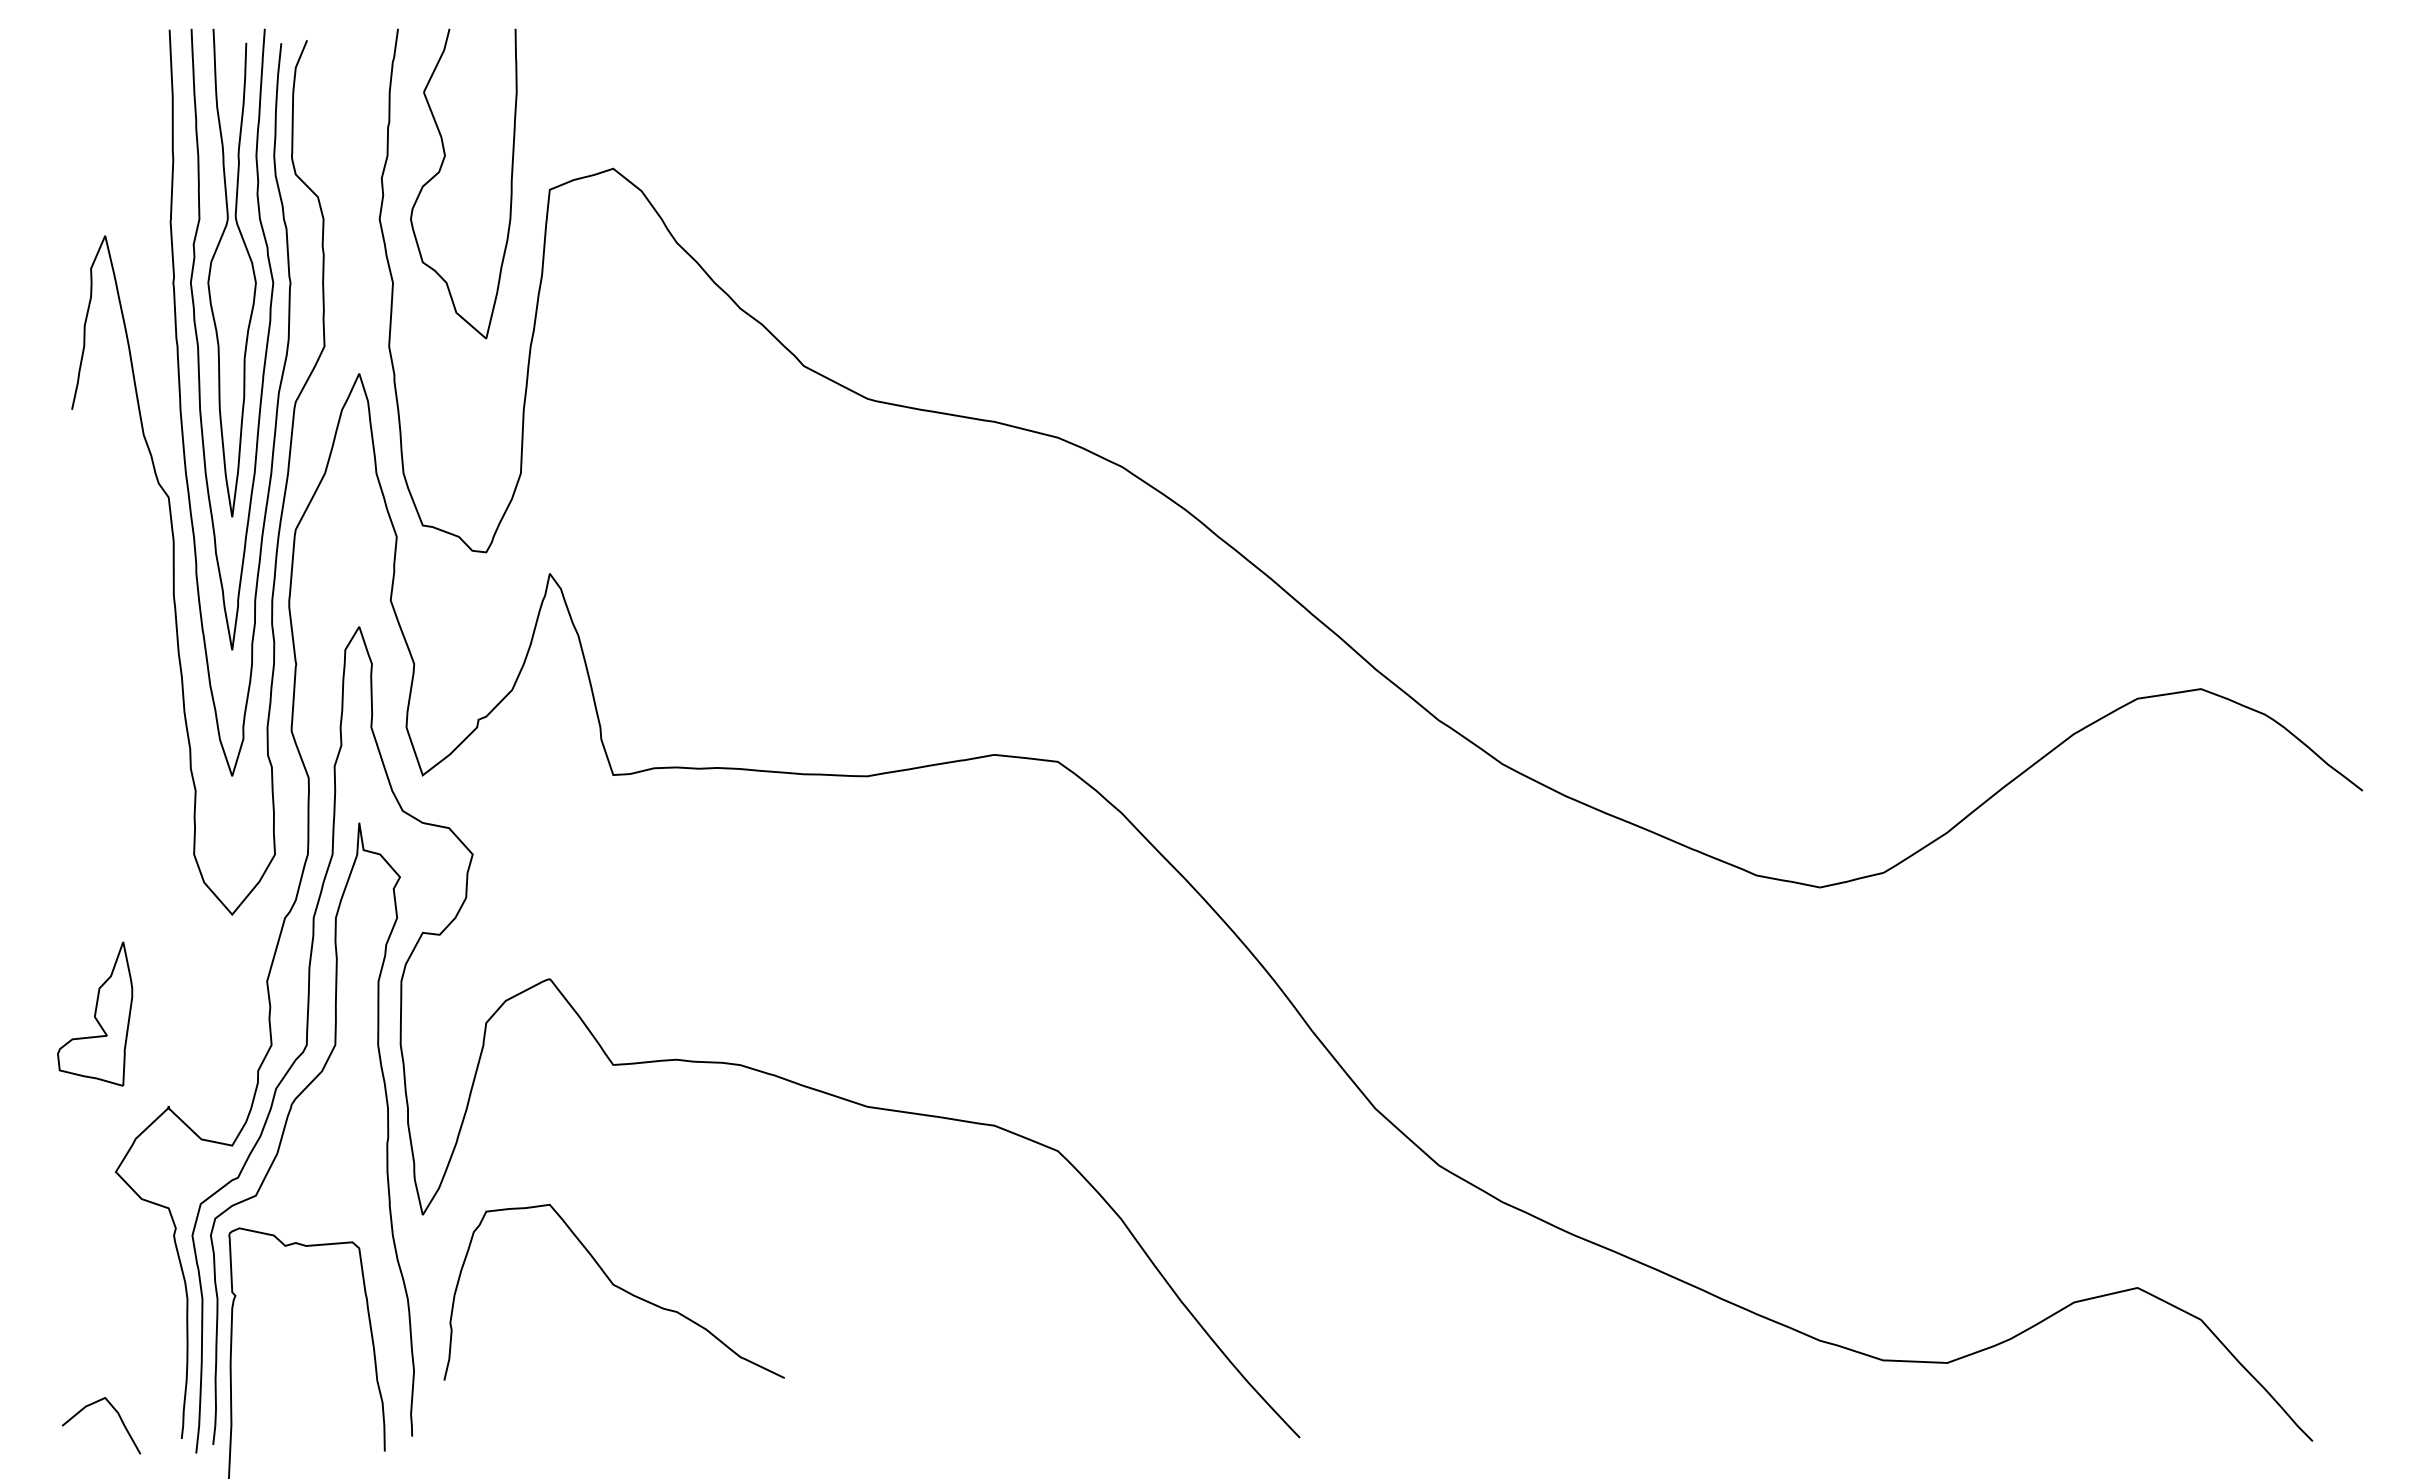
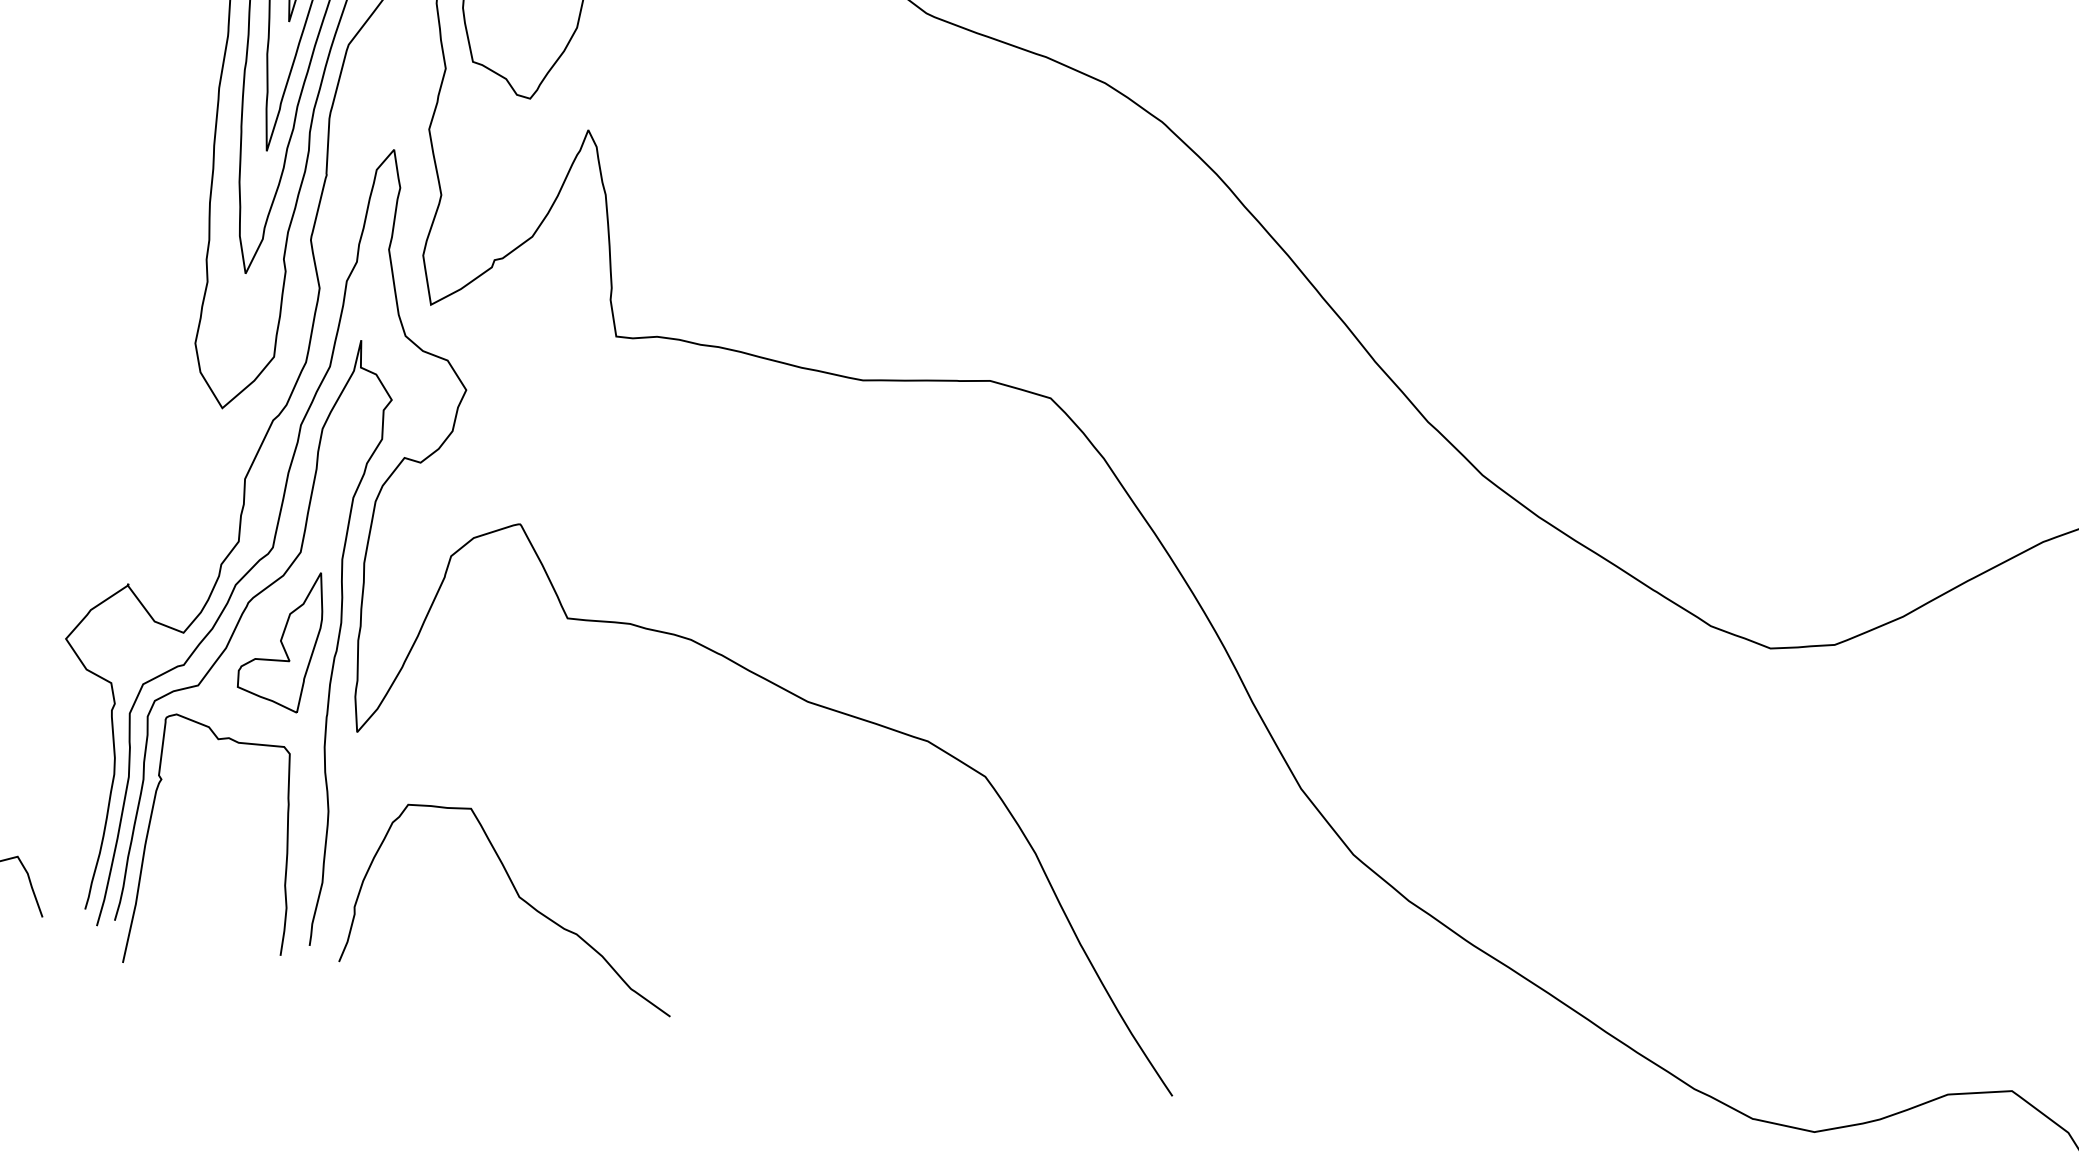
part: (95, 1013) -> (282, 637), moved
curve: (616, 1287) -> (522, 900), moved

